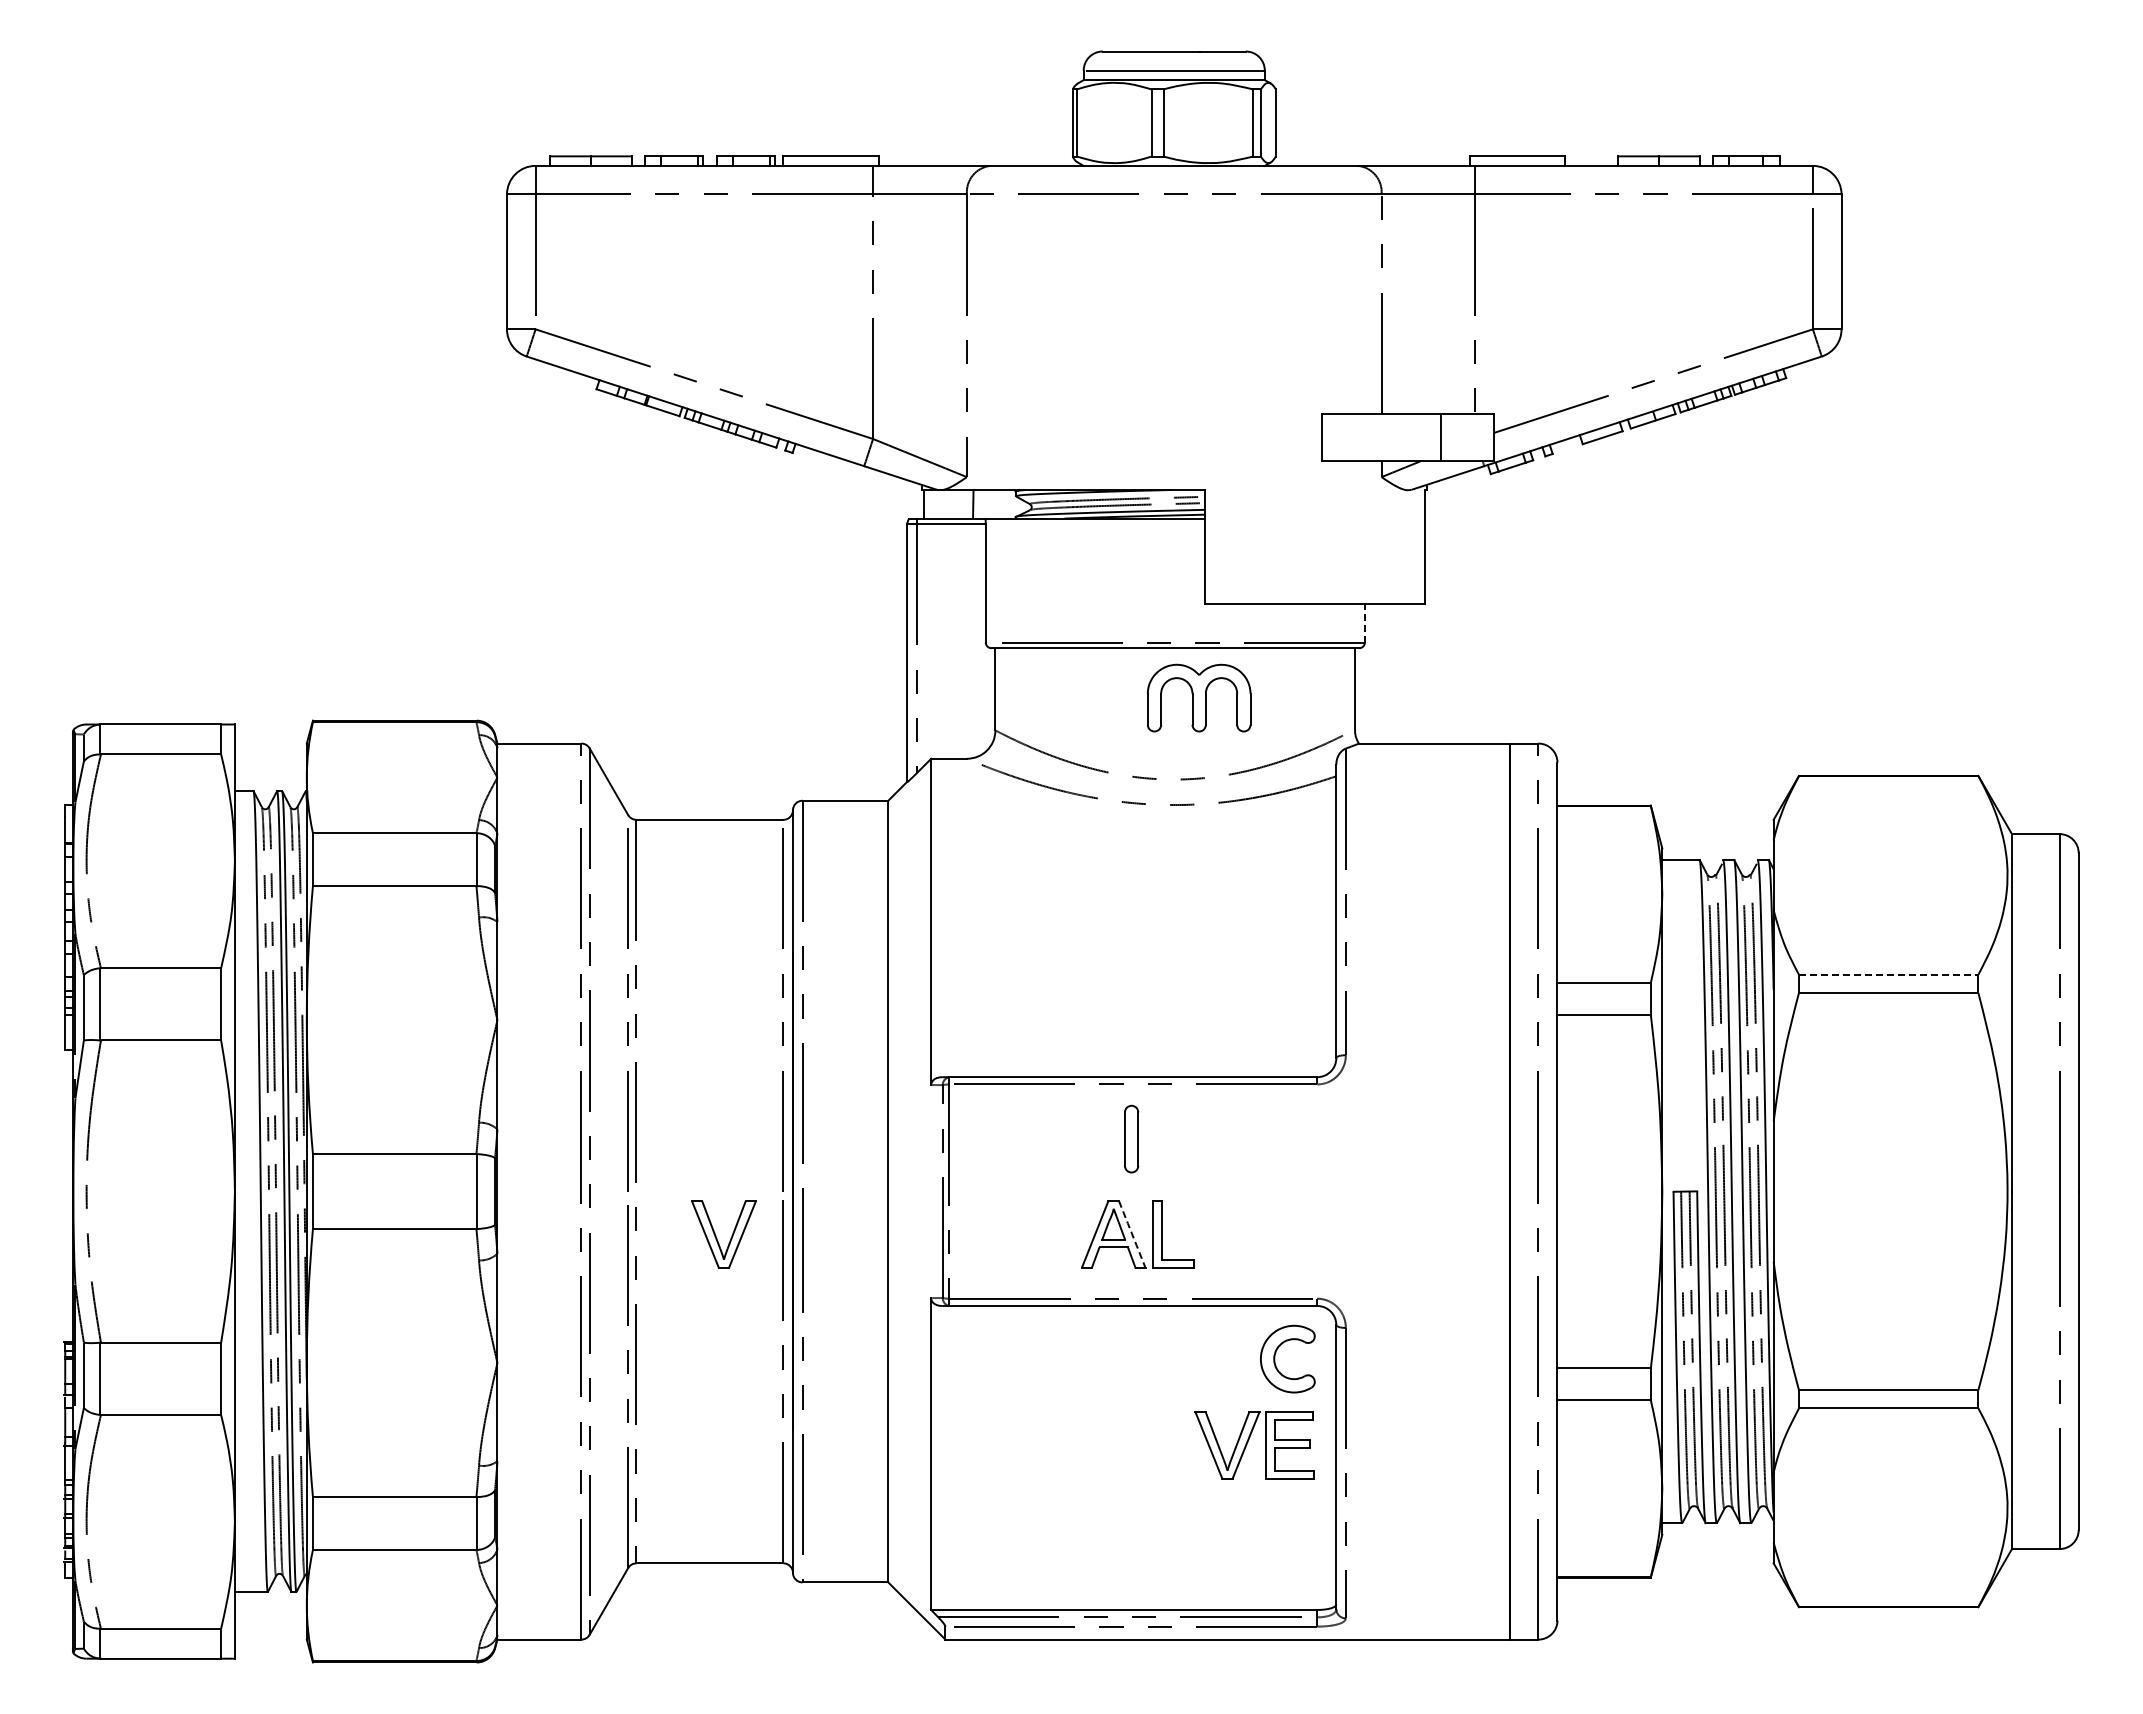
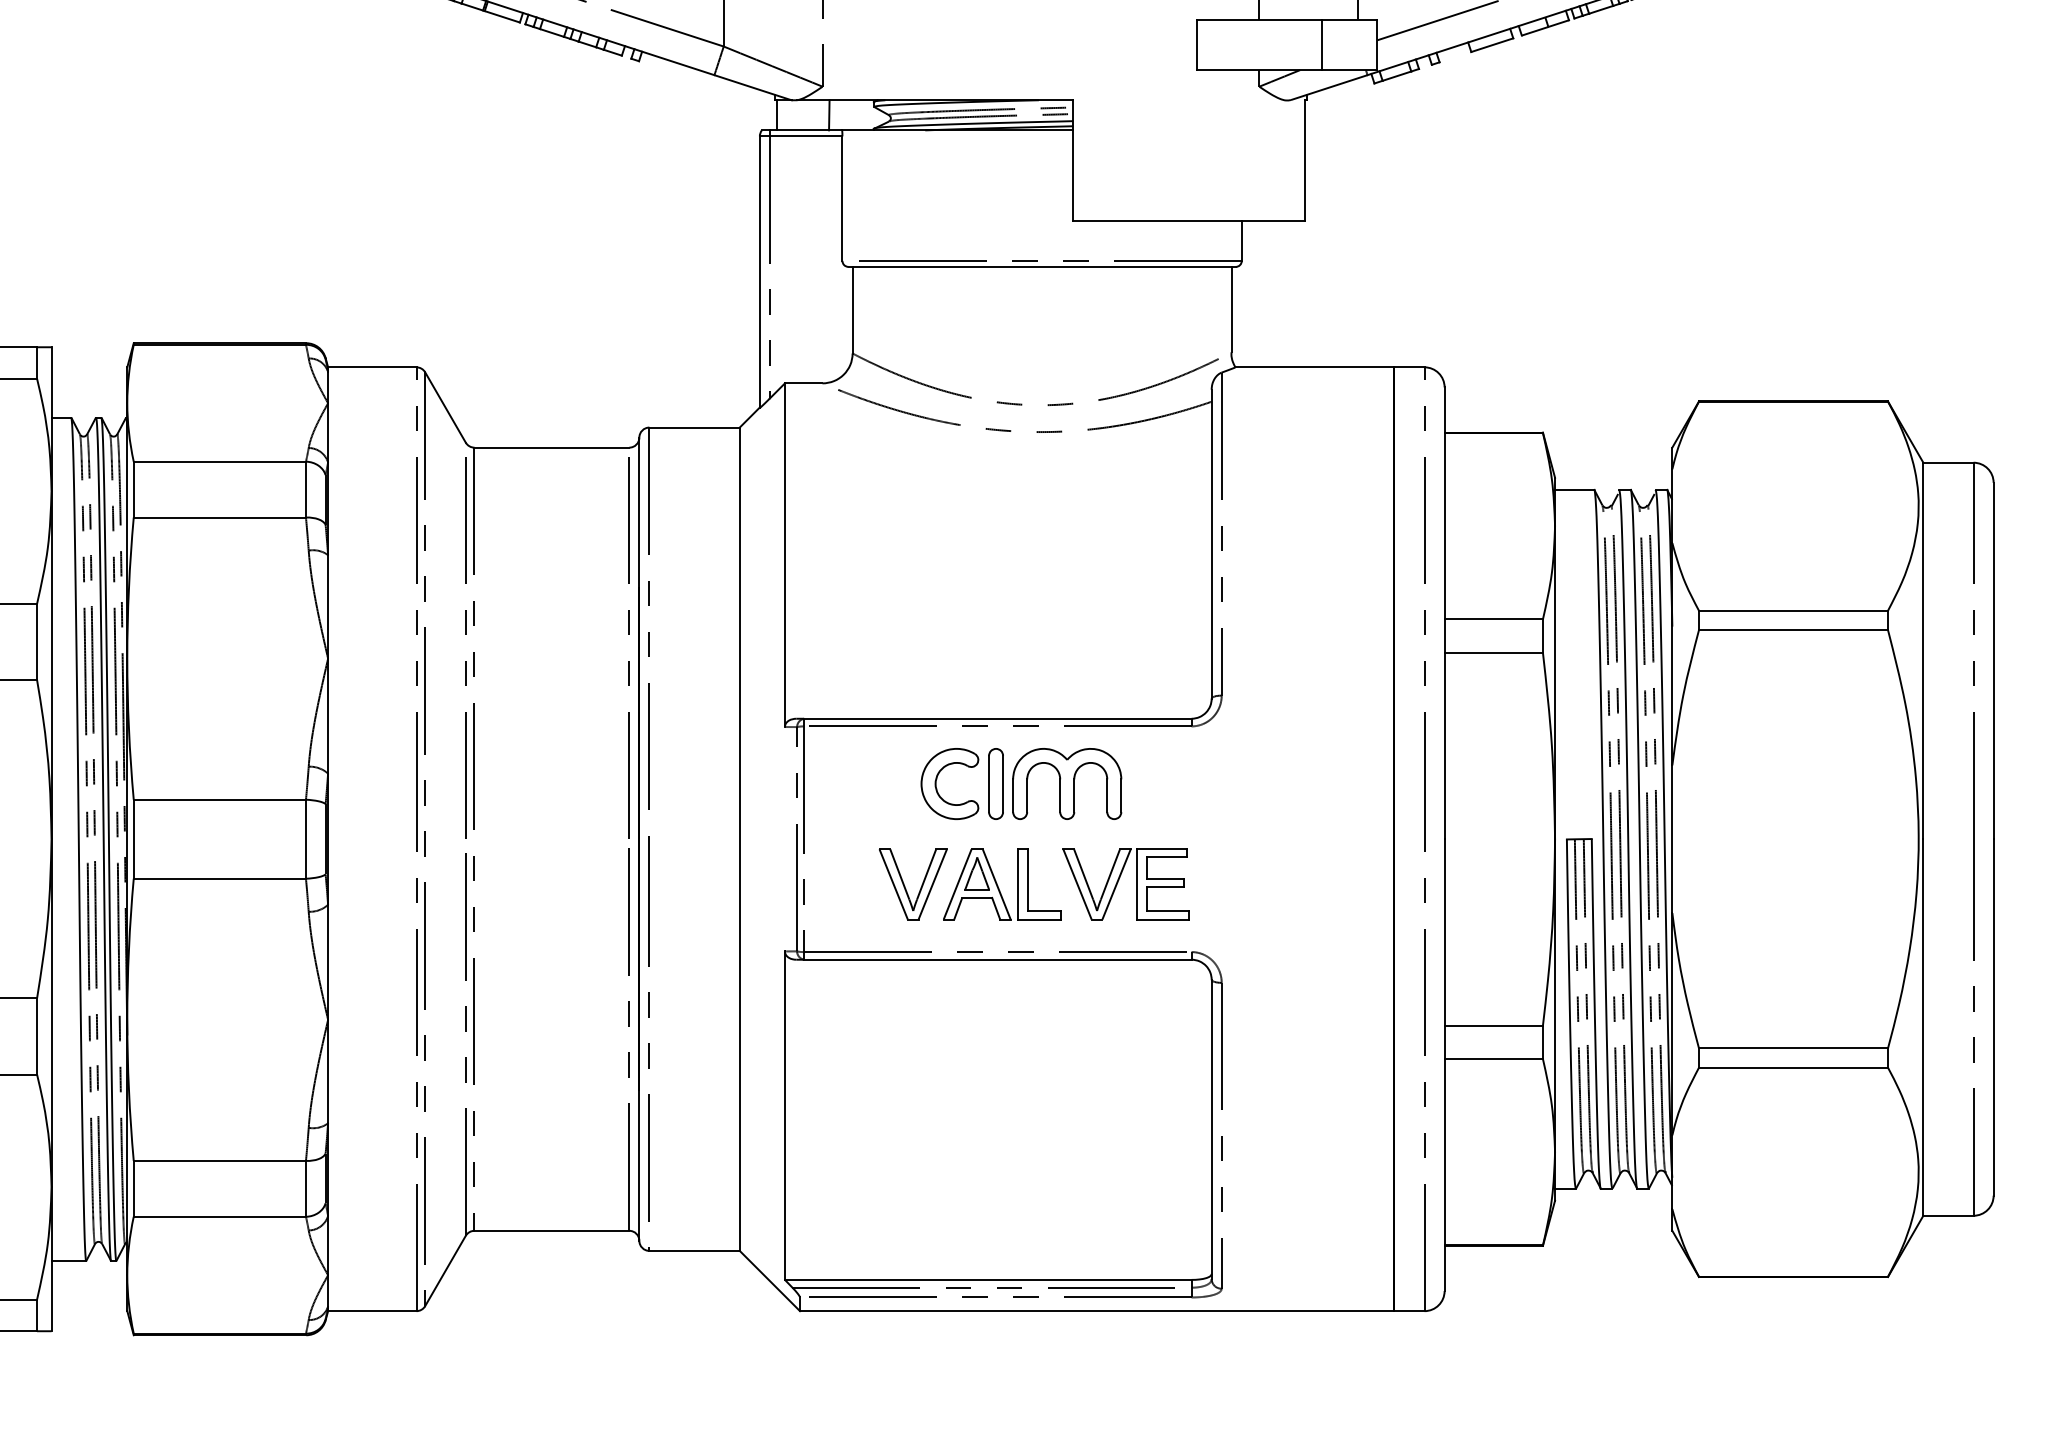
line: (1364, 622) -> (1241, 239), dashed -> solid
part: (1199, 697) -> (1067, 783), moved
line: (1888, 974) -> (1793, 610), dashed -> solid
line: (1132, 1234) -> (997, 884), dashed -> solid
part: (716, 1235) -> (905, 885), moved
part: (1275, 1358) -> (936, 783), moved
part: (1248, 1442) -> (1119, 881), moved

